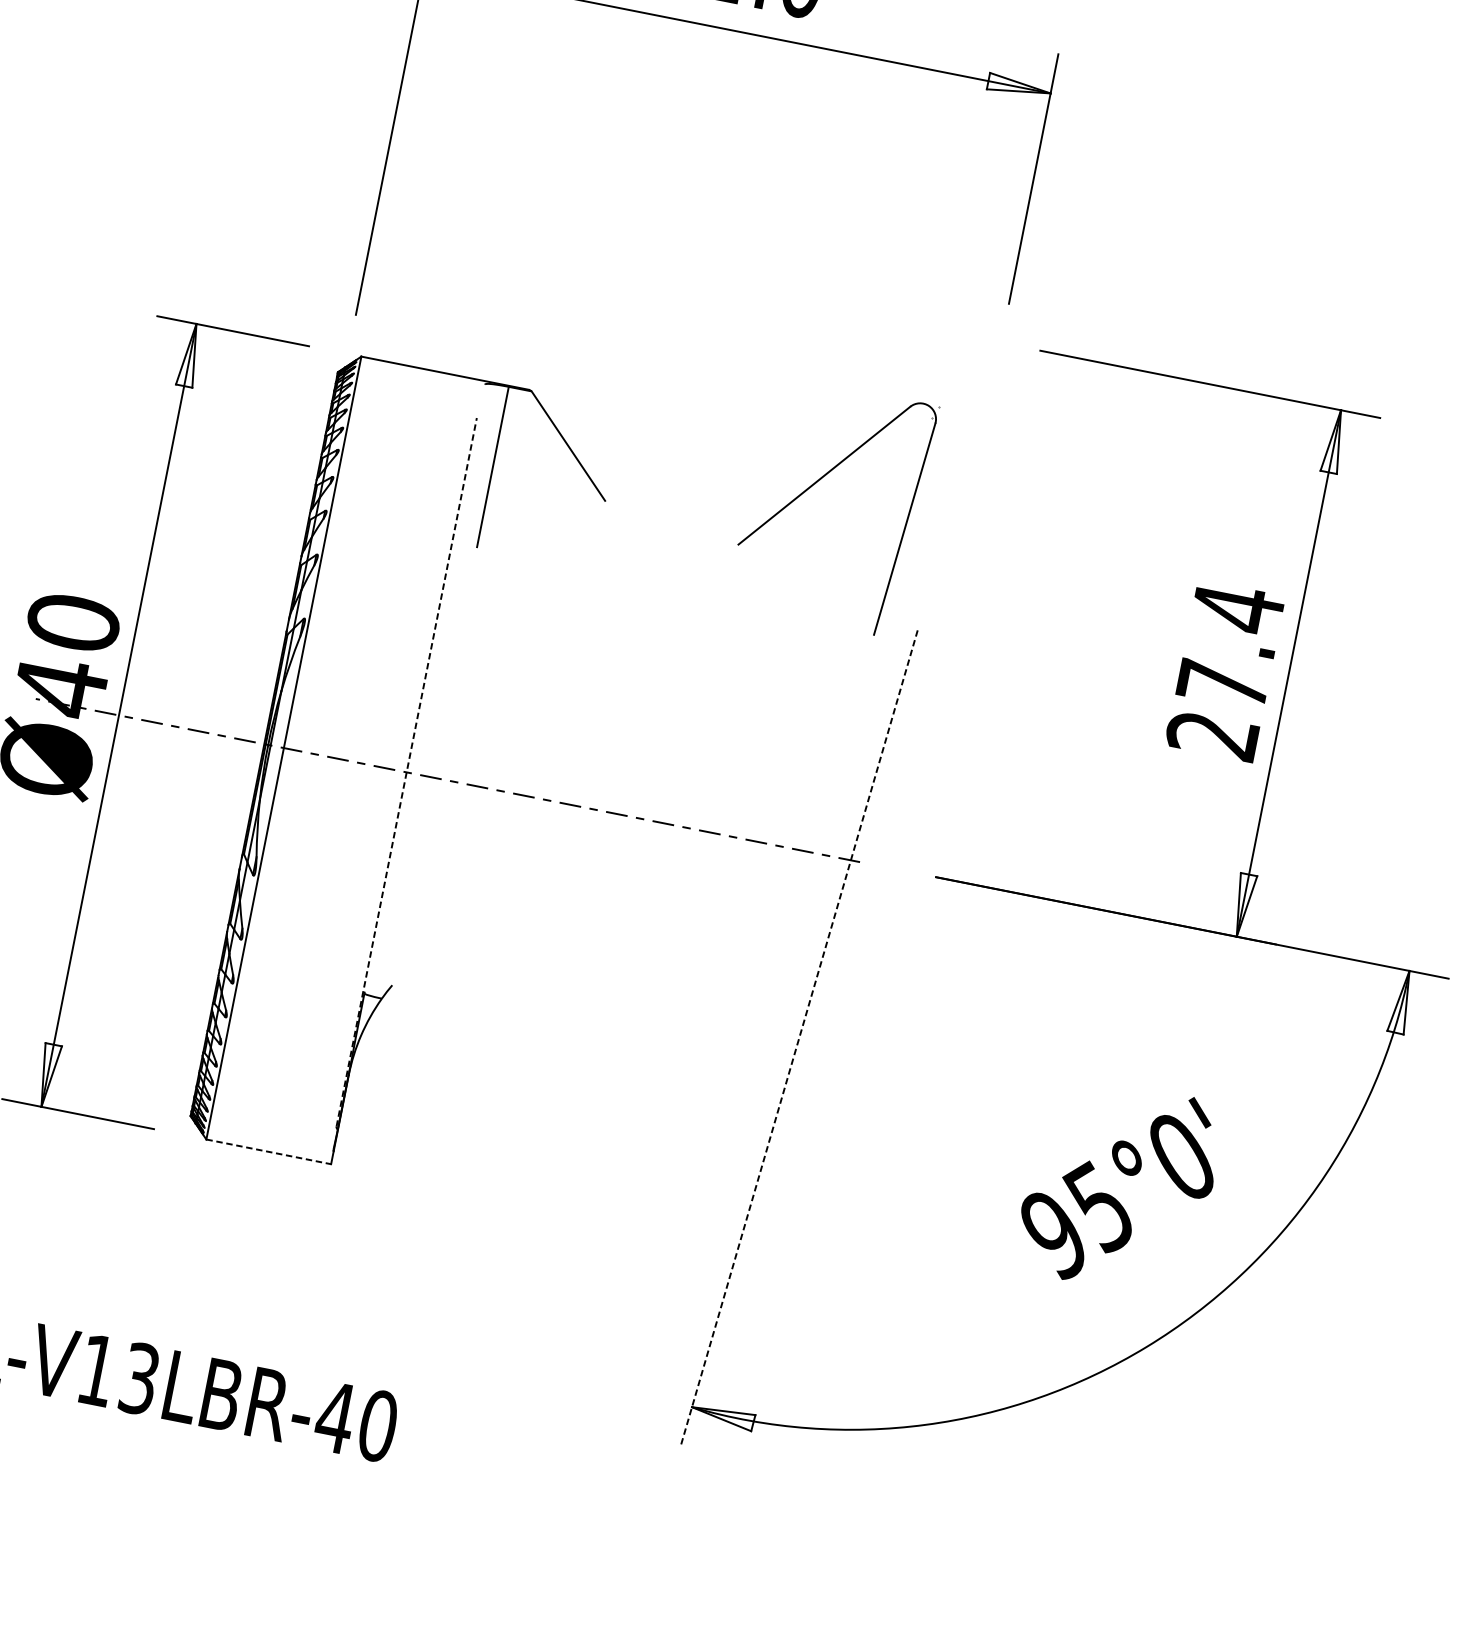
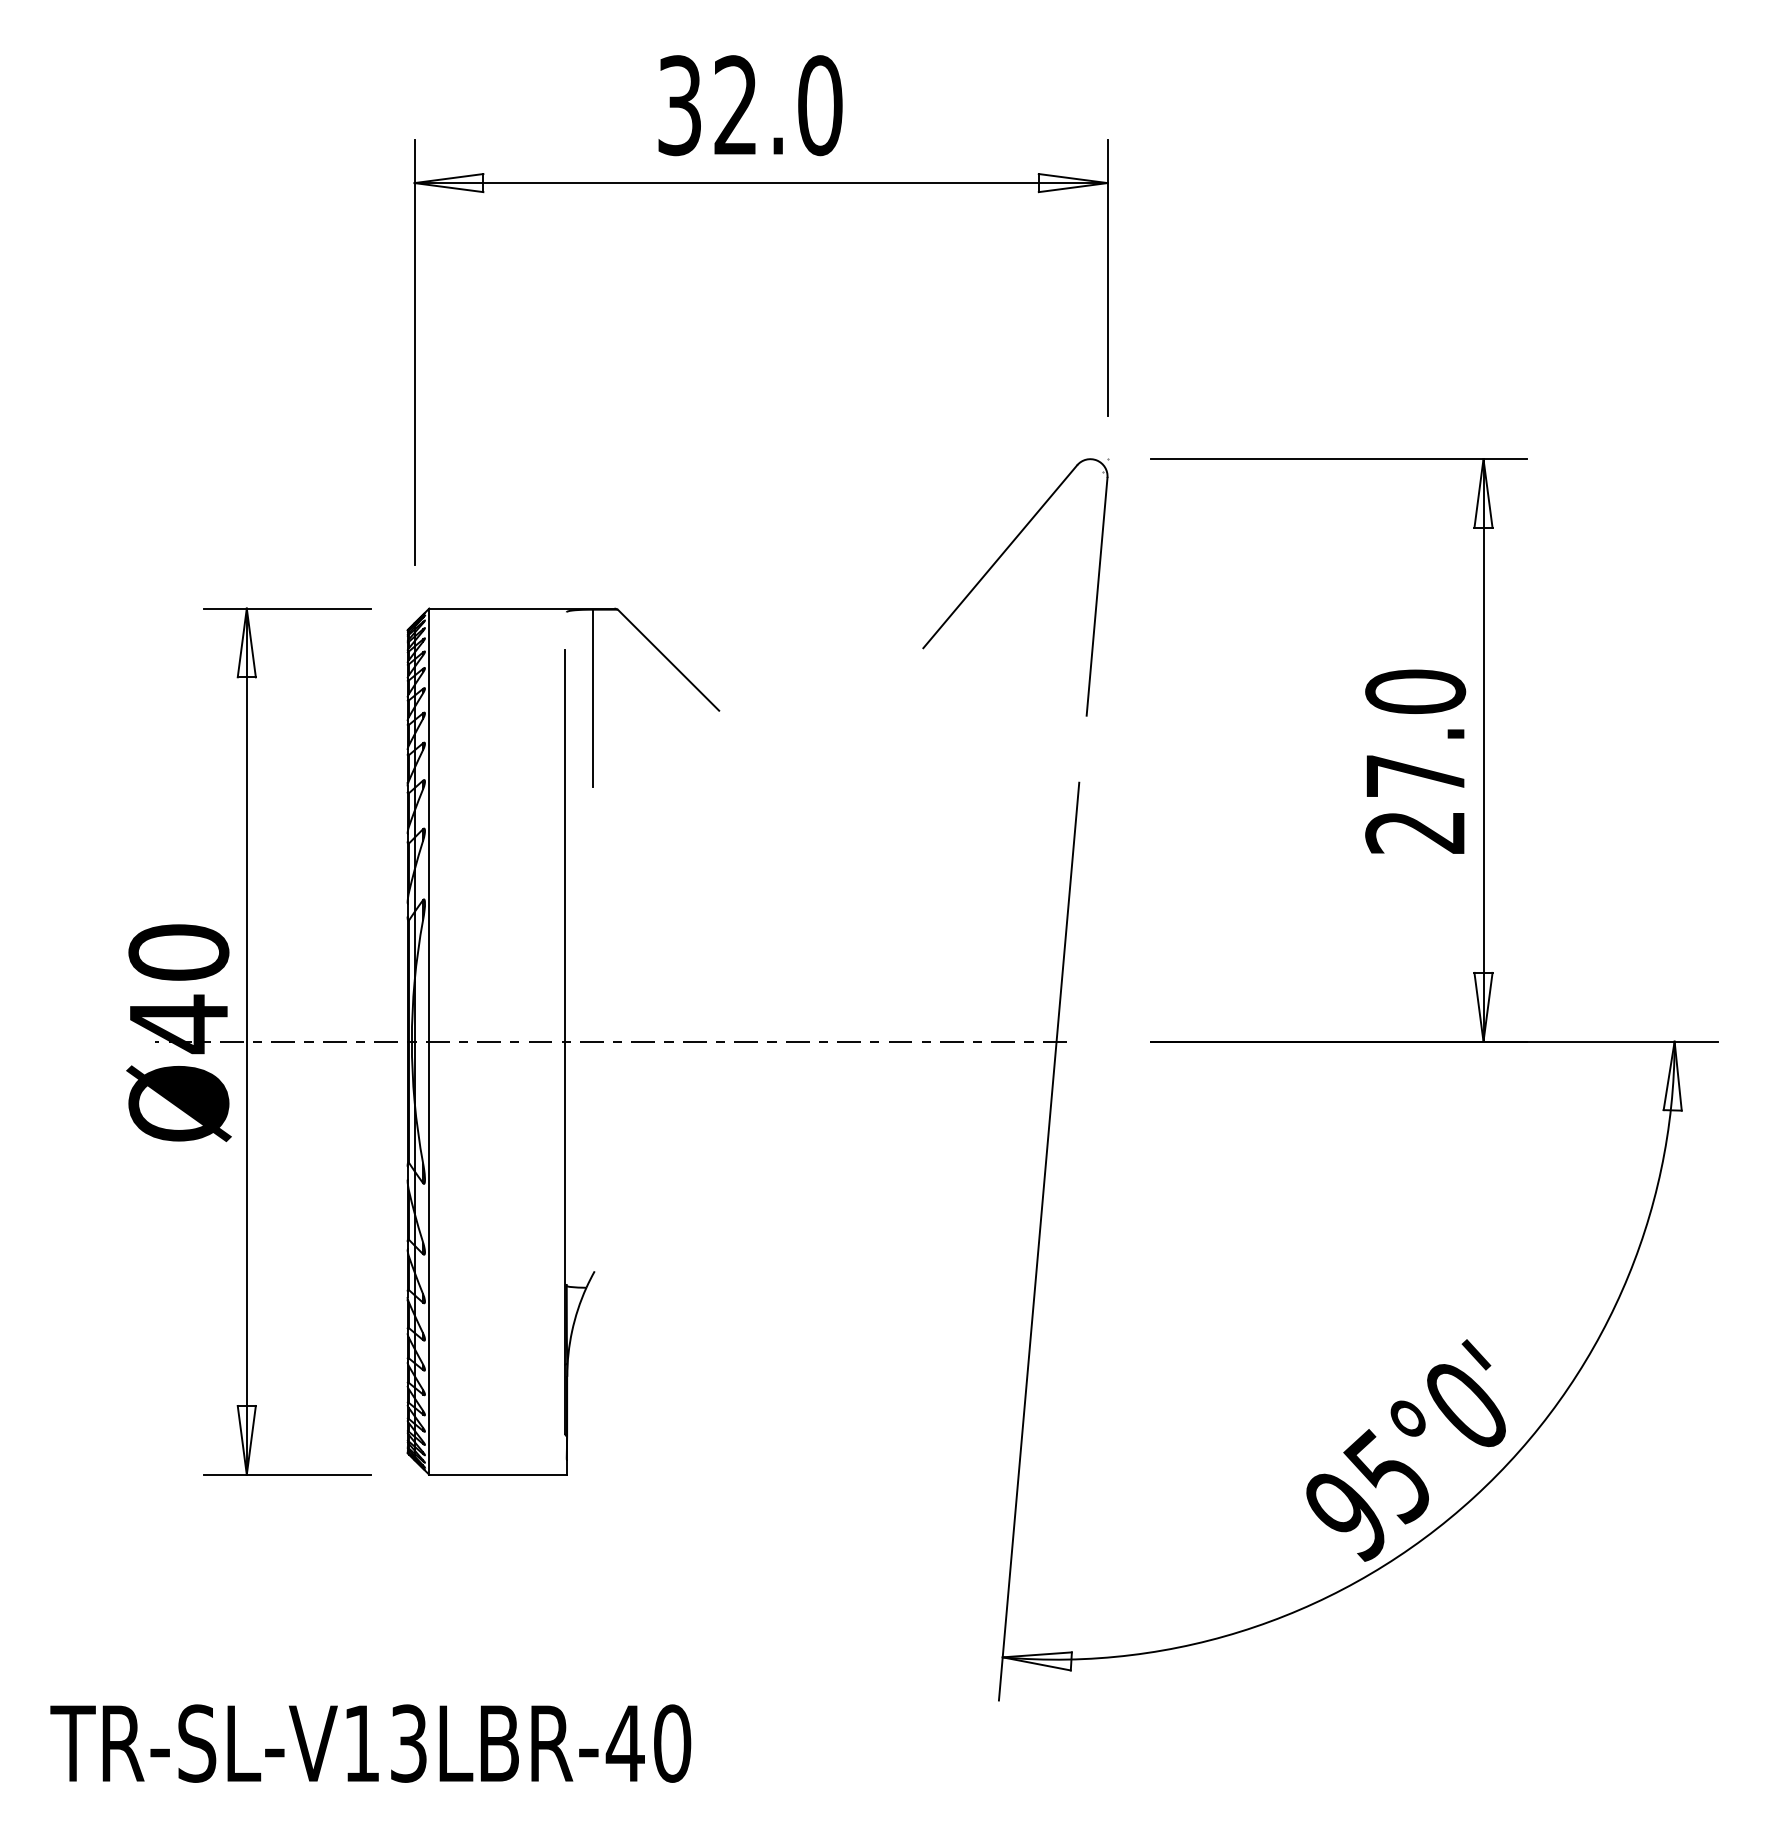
part: (817, 482) -> (994, 565), moved
text: (1237, 608) -> (1415, 691), 27.4 -> 27.0
line: (407, 772) -> (565, 1041), dashed -> solid
line: (799, 1037) -> (1039, 1241), dashed -> solid
line: (269, 1151) -> (498, 1474), dashed -> solid
text: (1118, 1186) -> (1405, 1450), moved

